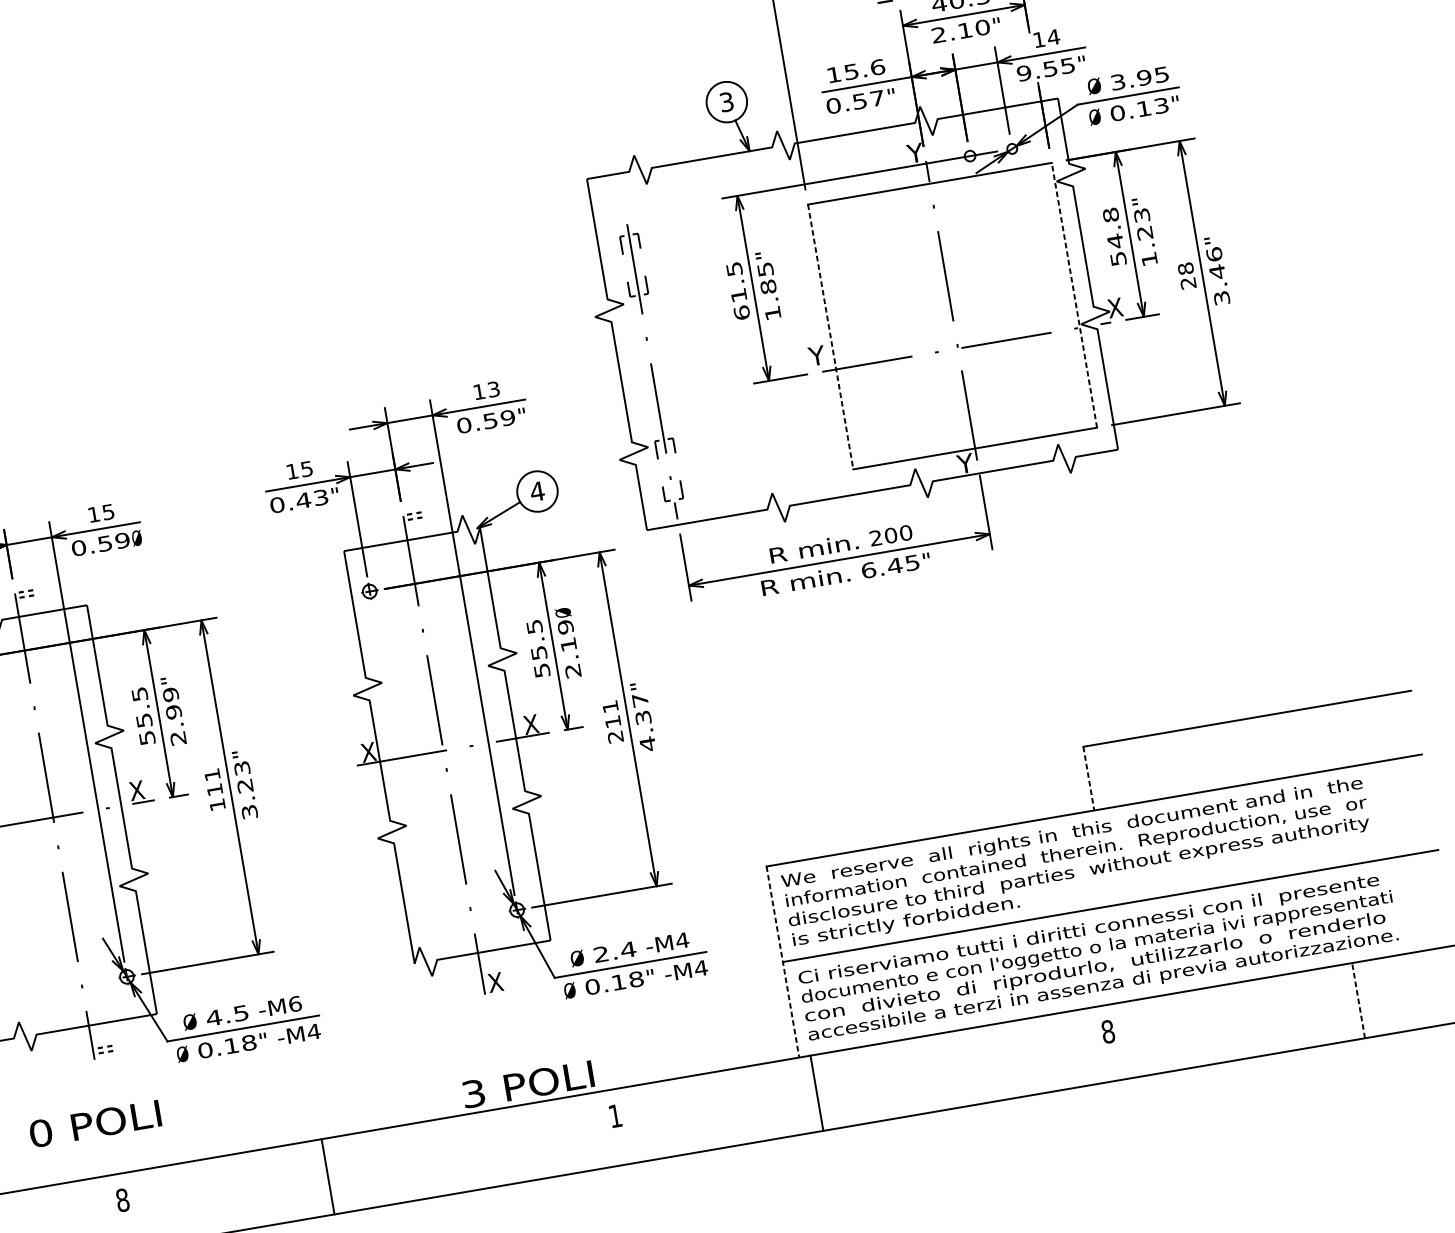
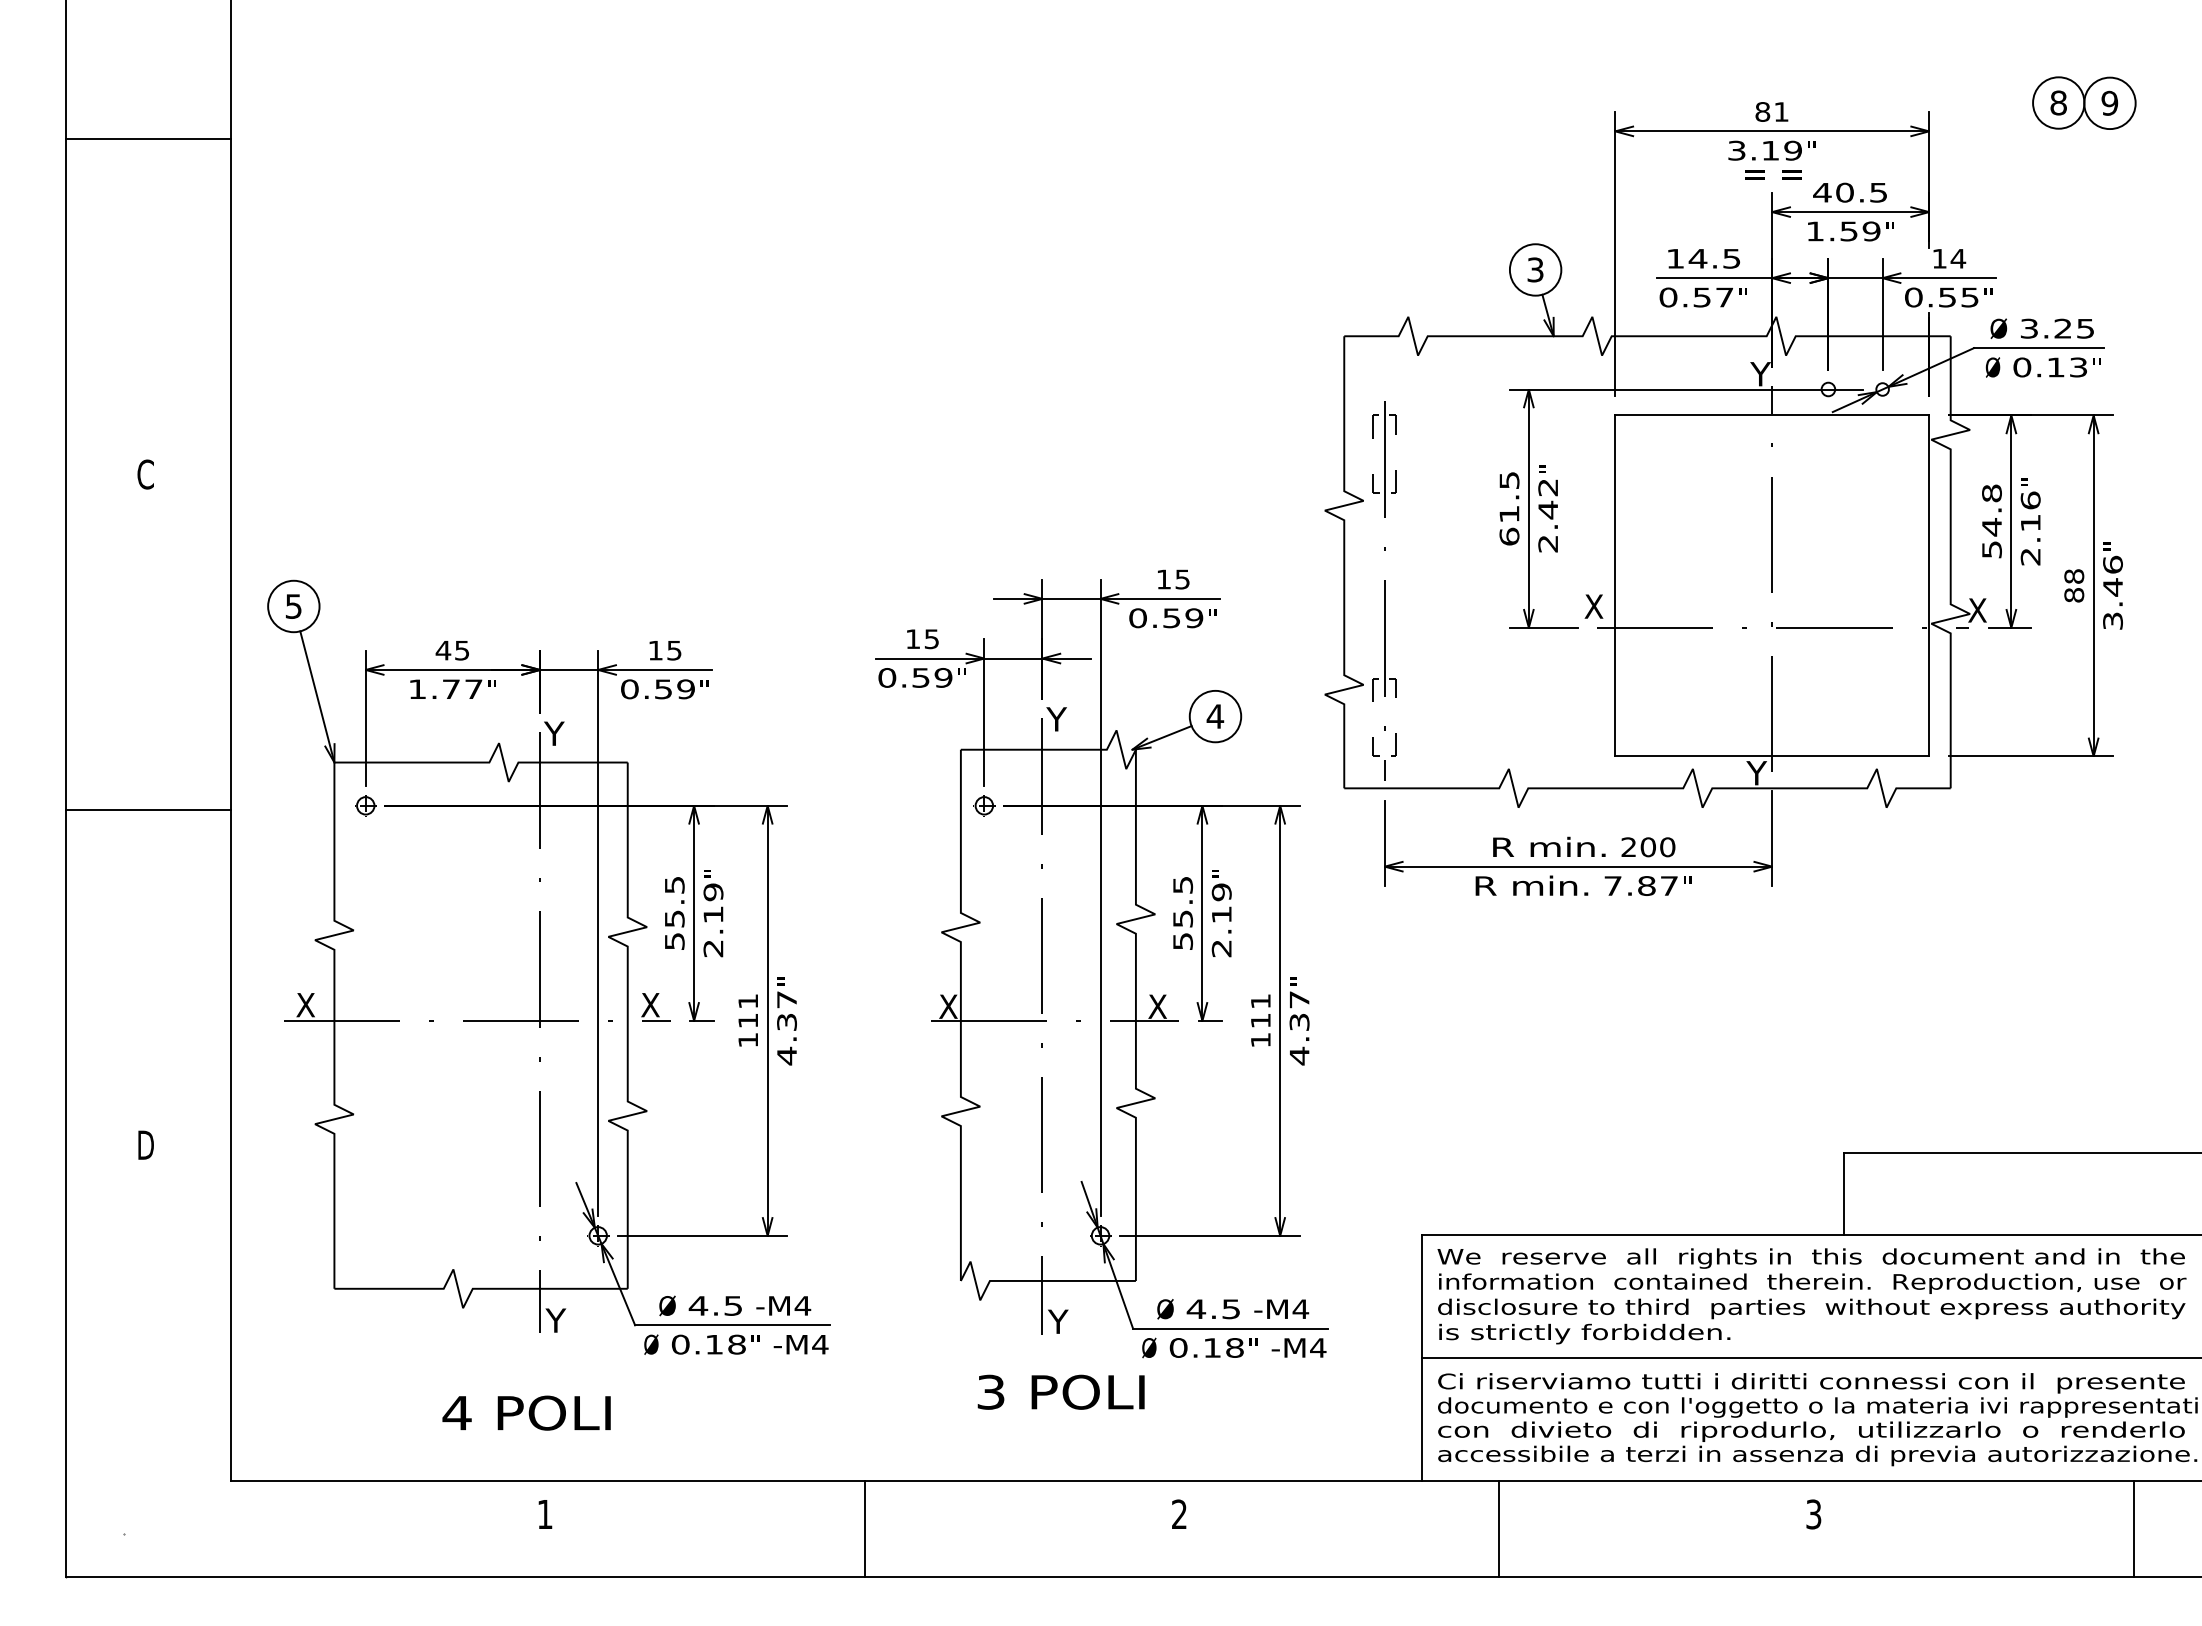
text: (960, 31) -> (1843, 231), 2.10 -> 1.59
text: (864, 69) -> (1714, 258), 15.6 -> 14.5
text: (1024, 73) -> (1913, 297), 9.55 -> 0.55
text: (1143, 77) -> (2062, 328), 3.95 -> 3.25
text: (1145, 237) -> (2030, 528), 1.23 -> 2.16
text: (1188, 283) -> (2074, 595), 28 -> 88
text: (769, 291) -> (1548, 515), 1.85 -> 2.42
line: (1074, 294) -> (1929, 585), dashed -> solid
line: (830, 337) -> (1615, 586), dashed -> solid
text: (816, 355) -> (1593, 606), Y -> X
text: (493, 388) -> (1182, 578), 13 -> 15
text: (311, 498) -> (931, 677), 0.43 -> 0.59
text: (414, 514) -> (1056, 719), = = -> Y
text: (136, 538) -> (704, 689), Ø -> "
text: (890, 566) -> (1640, 885), 6.45 -> 7.87
text: (26, 592) -> (554, 733), = = -> Y
text: (562, 612) -> (1221, 873), Ø -> "
text: (173, 711) -> (713, 914), 2.99 -> 2.19
text: (615, 737) -> (1260, 1040), 211 -> 111
line: (1088, 778) -> (1843, 1193), dashed -> solid
text: (245, 790) -> (786, 1028), 3.23 -> 4.37
text: (614, 952) -> (1213, 1309), 2.4 -> 4.5
line: (782, 962) -> (1421, 1357), dashed -> solid
text: (495, 982) -> (1058, 1321), X -> Y
line: (1358, 1000) -> (2133, 1528), dashed -> solid
text: (294, 1003) -> (802, 1305), -M6 -> -M4
text: (1107, 1031) -> (1813, 1514), 8 -> 3
text: (105, 1048) -> (555, 1320), = = -> Y
text: (527, 1083) -> (1060, 1391), moved
line: (816, 1092) -> (1499, 1528), moved
text: (615, 1115) -> (1179, 1513), 1 -> 2
text: (40, 1132) -> (456, 1412), 0 -> 4
line: (328, 1176) -> (865, 1528), moved
text: (122, 1200) -> (544, 1514), 8 -> 1

